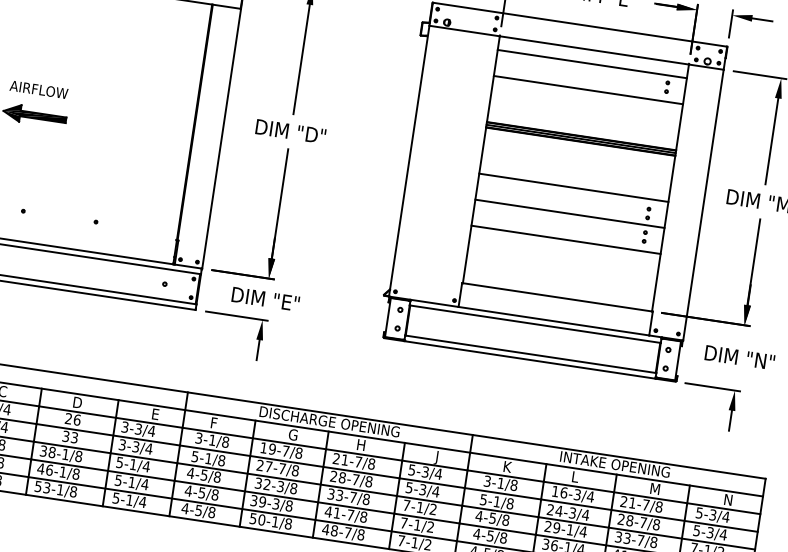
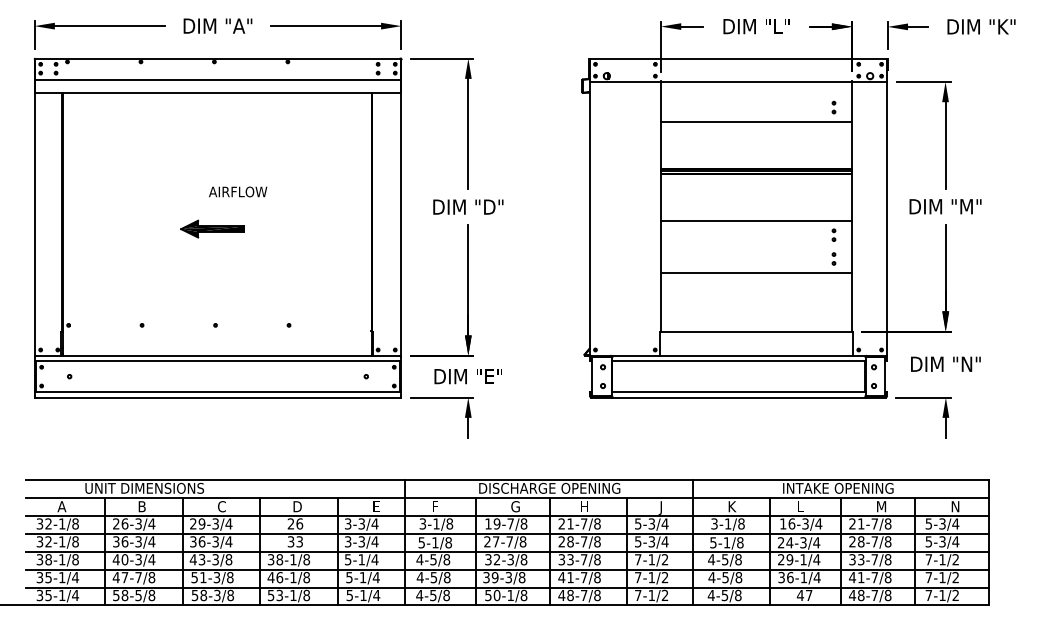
line: (592, 63) -> (756, 95), removed
text: (39, 89) -> (238, 191), moved
line: (569, 214) -> (756, 247), removed

